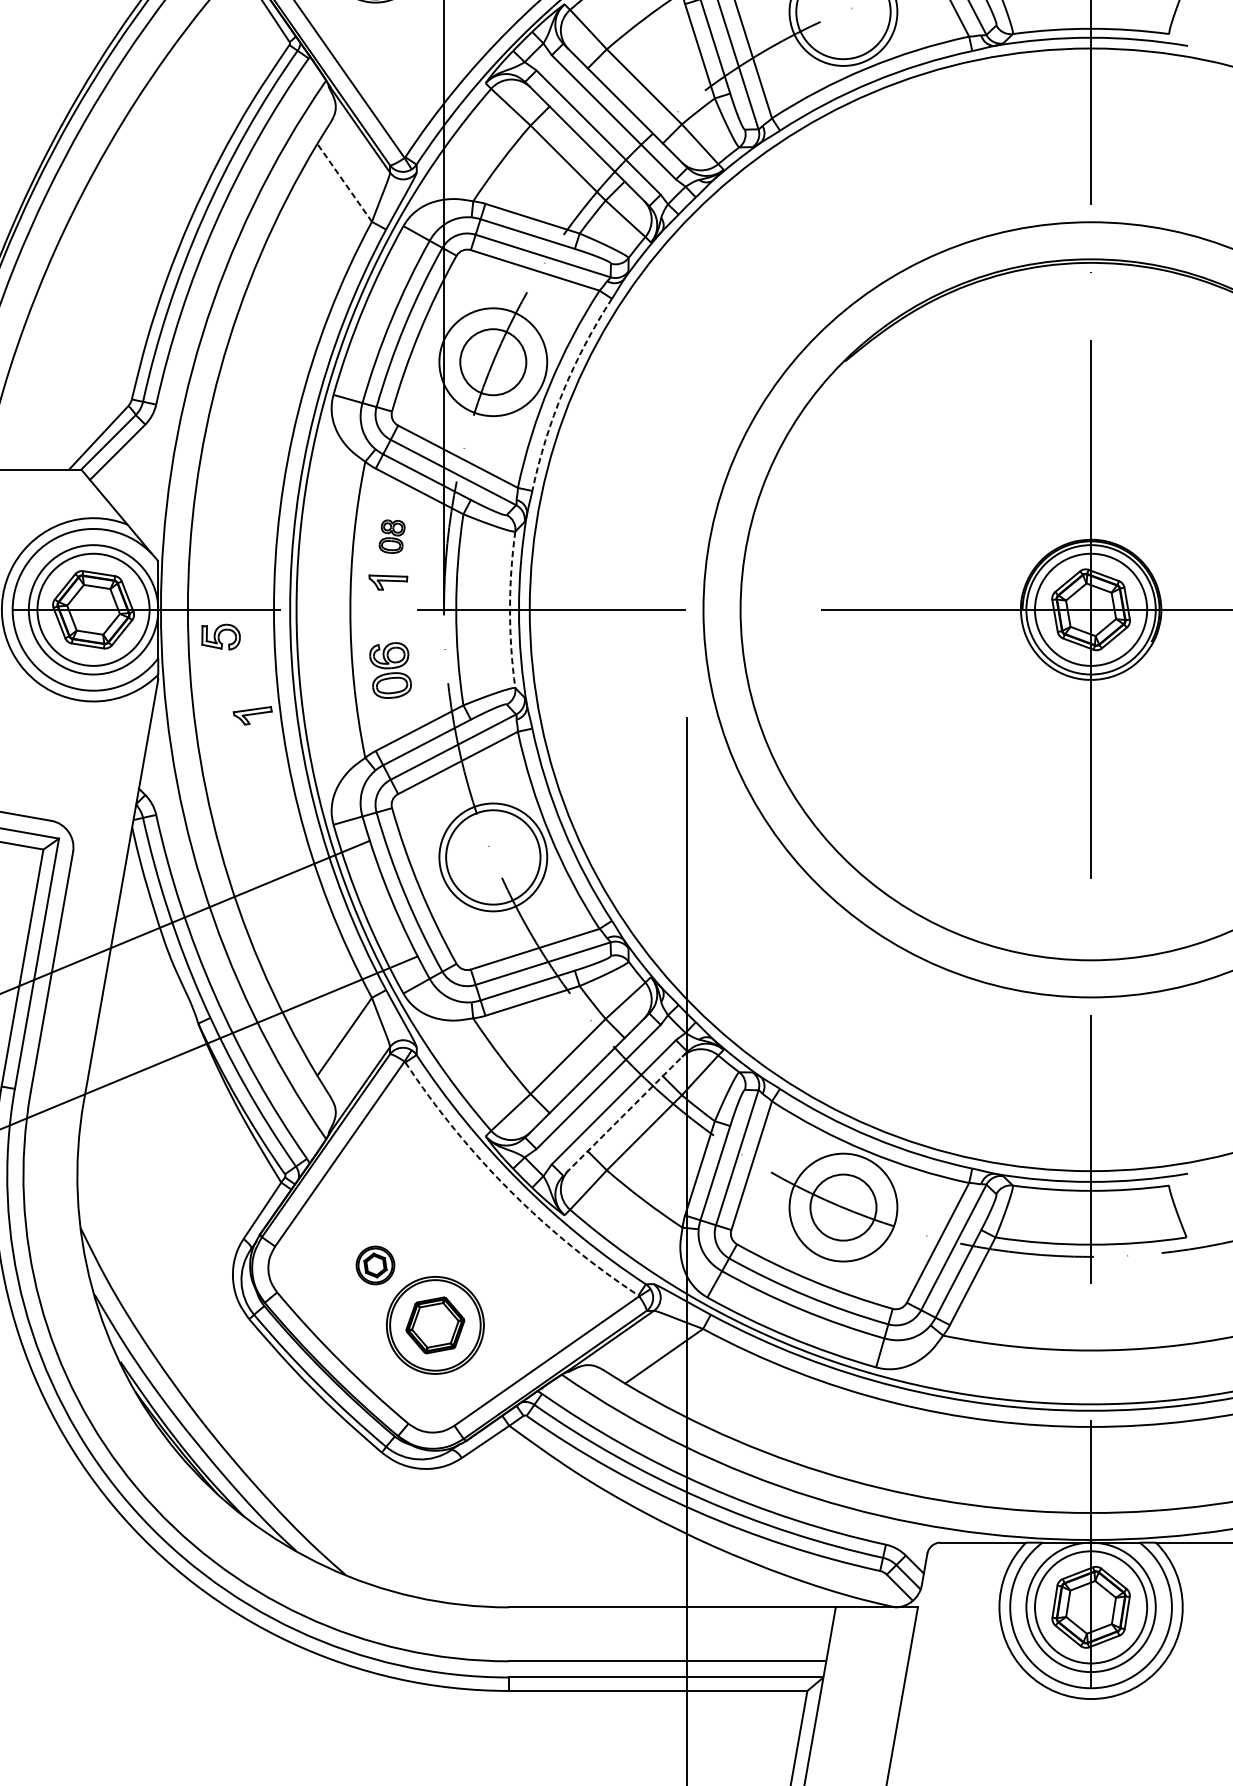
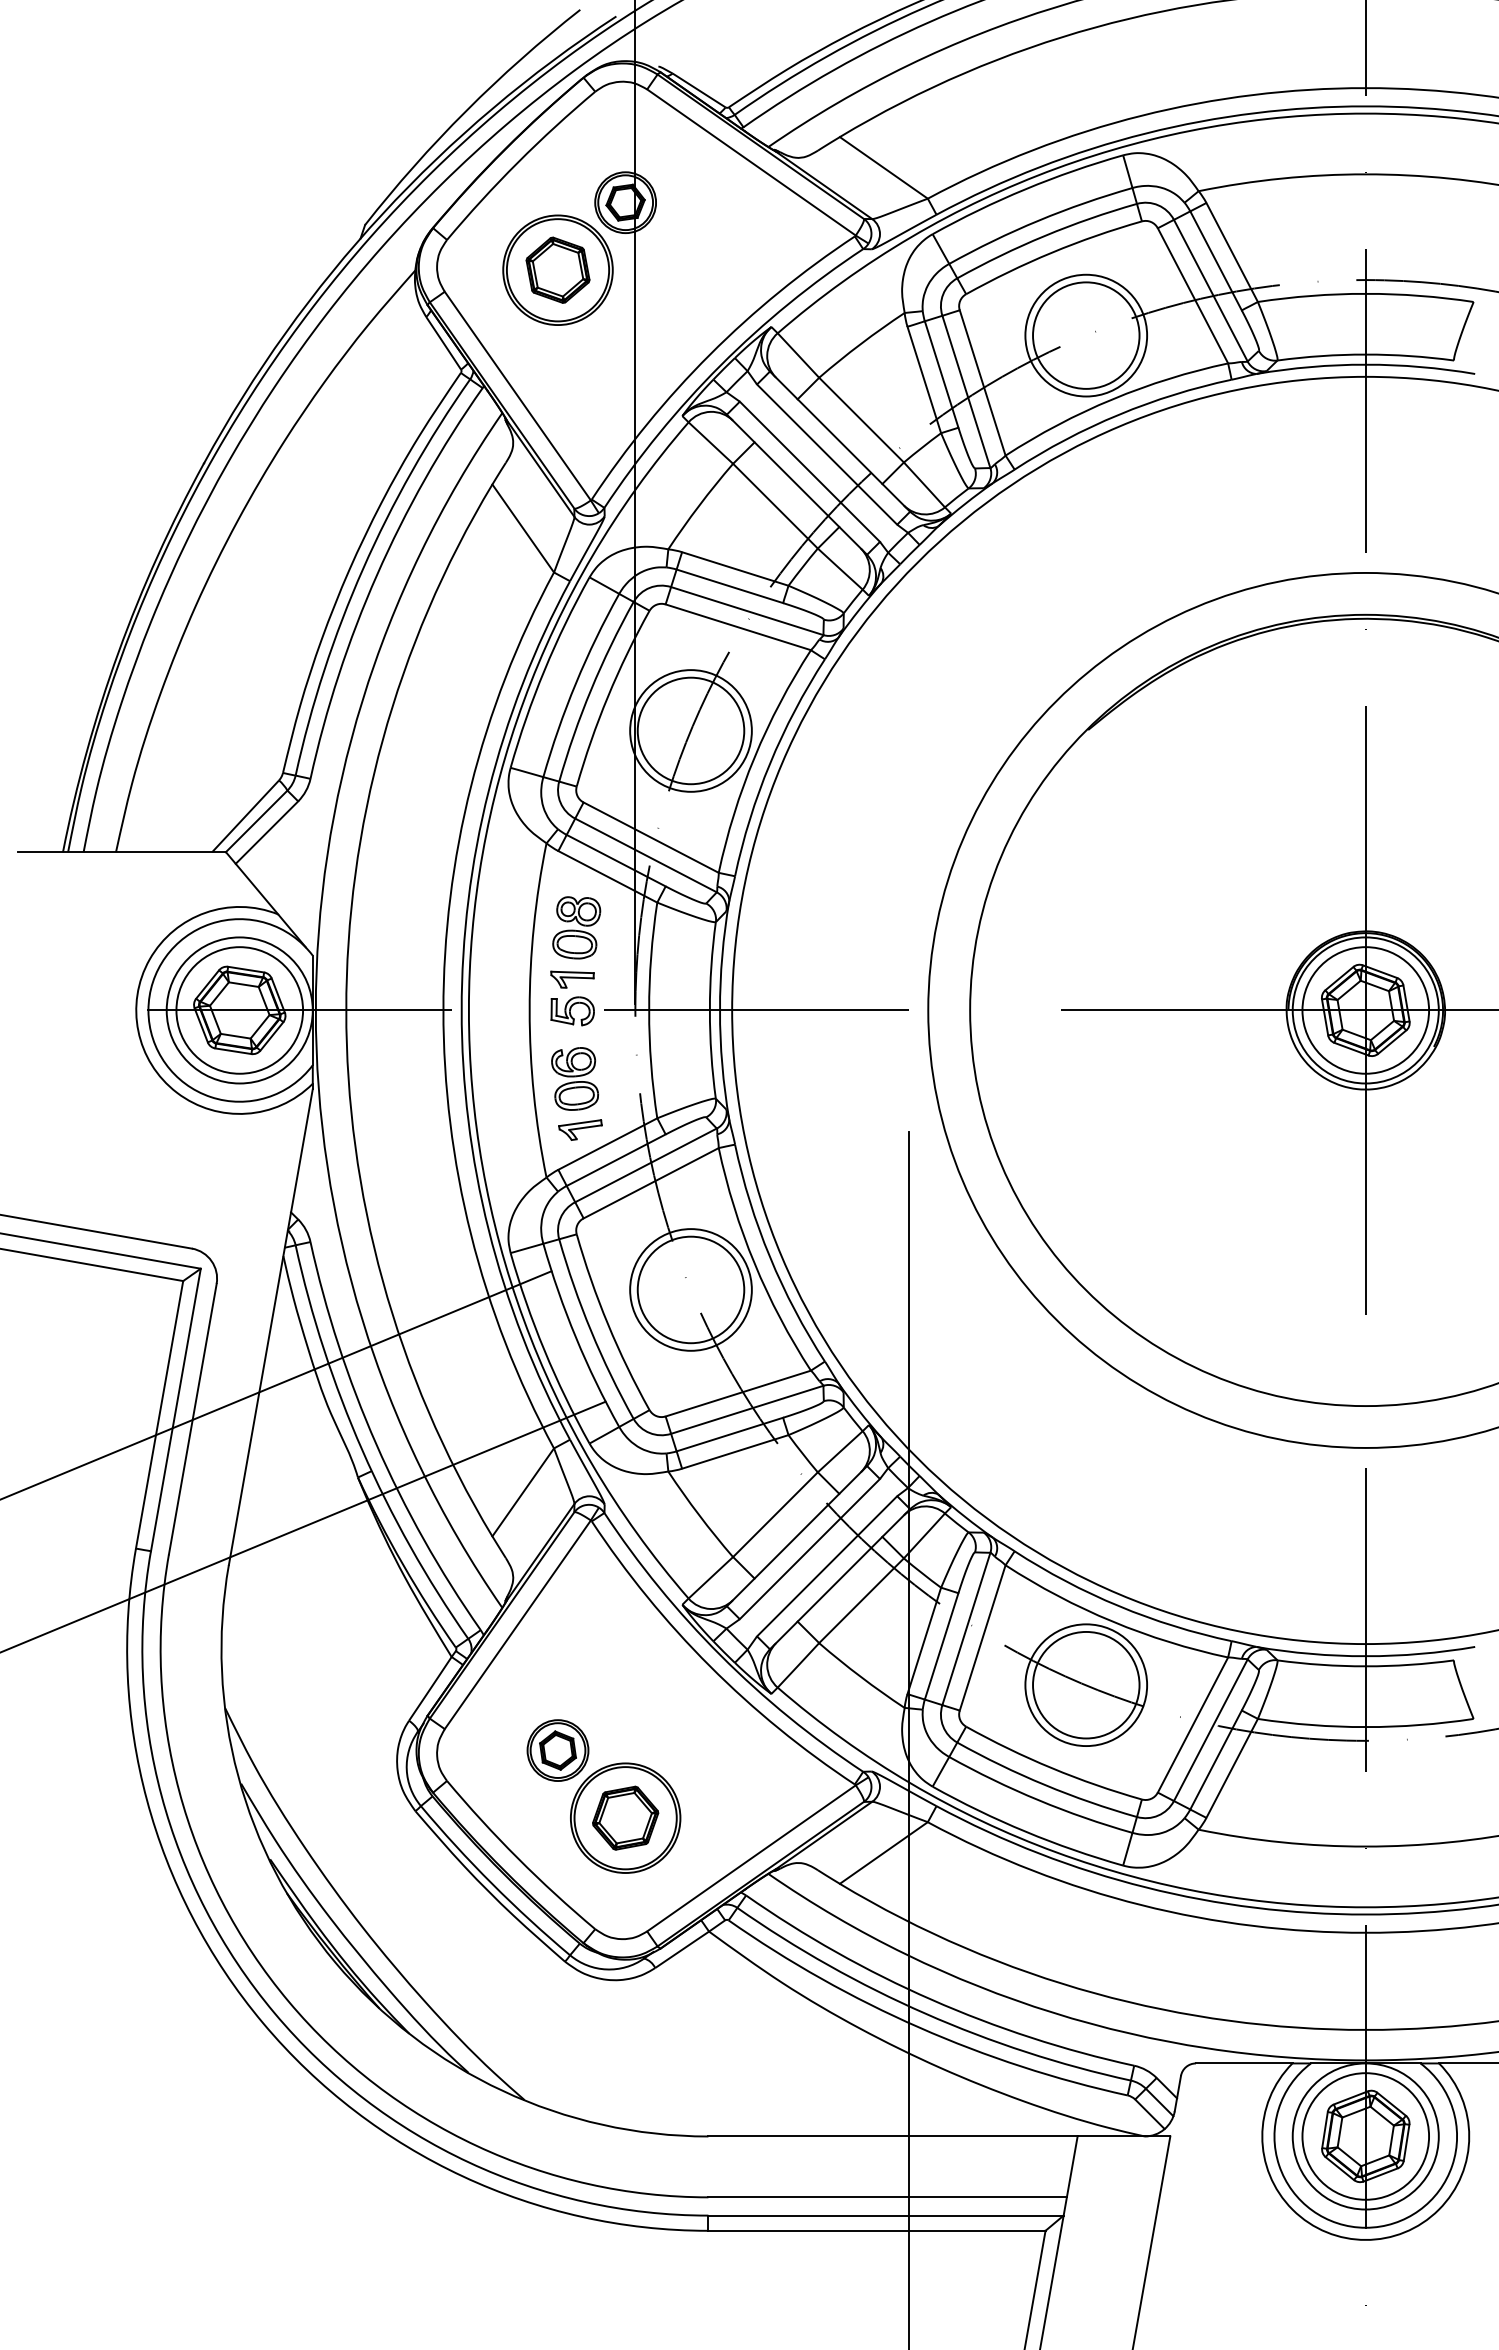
line: (344, 182) -> (523, 528), dashed -> solid
circle: (492, 361) -> (690, 730), size x1.43
arc: (563, 391) -> (770, 763), dashed -> solid
part: (391, 536) -> (576, 927), size x1.67
arc: (509, 609) -> (709, 1010), dashed -> solid
part: (220, 637) -> (572, 1011), moved
part: (252, 715) -> (580, 1129), moved
line: (624, 1113) -> (839, 1579), dashed -> solid
arc: (509, 1191) -> (709, 1666), dashed -> solid
circle: (843, 1206) -> (1086, 1684), size x1.43
part: (375, 1265) -> (557, 1750), size x1.43

